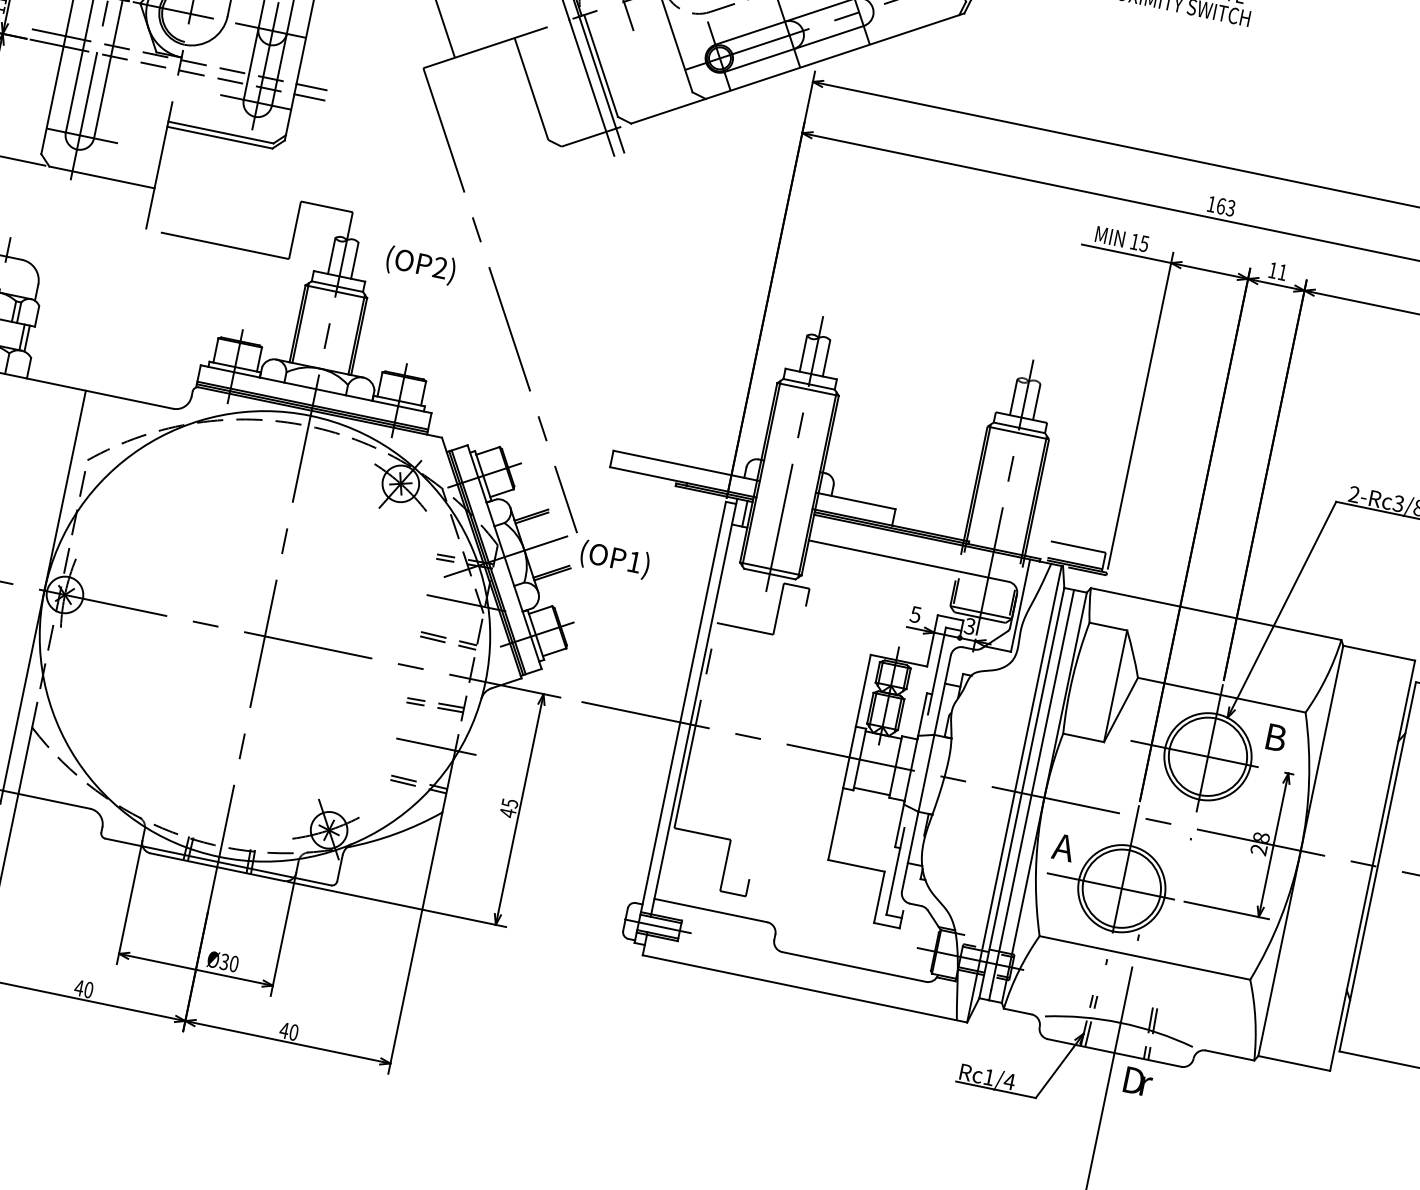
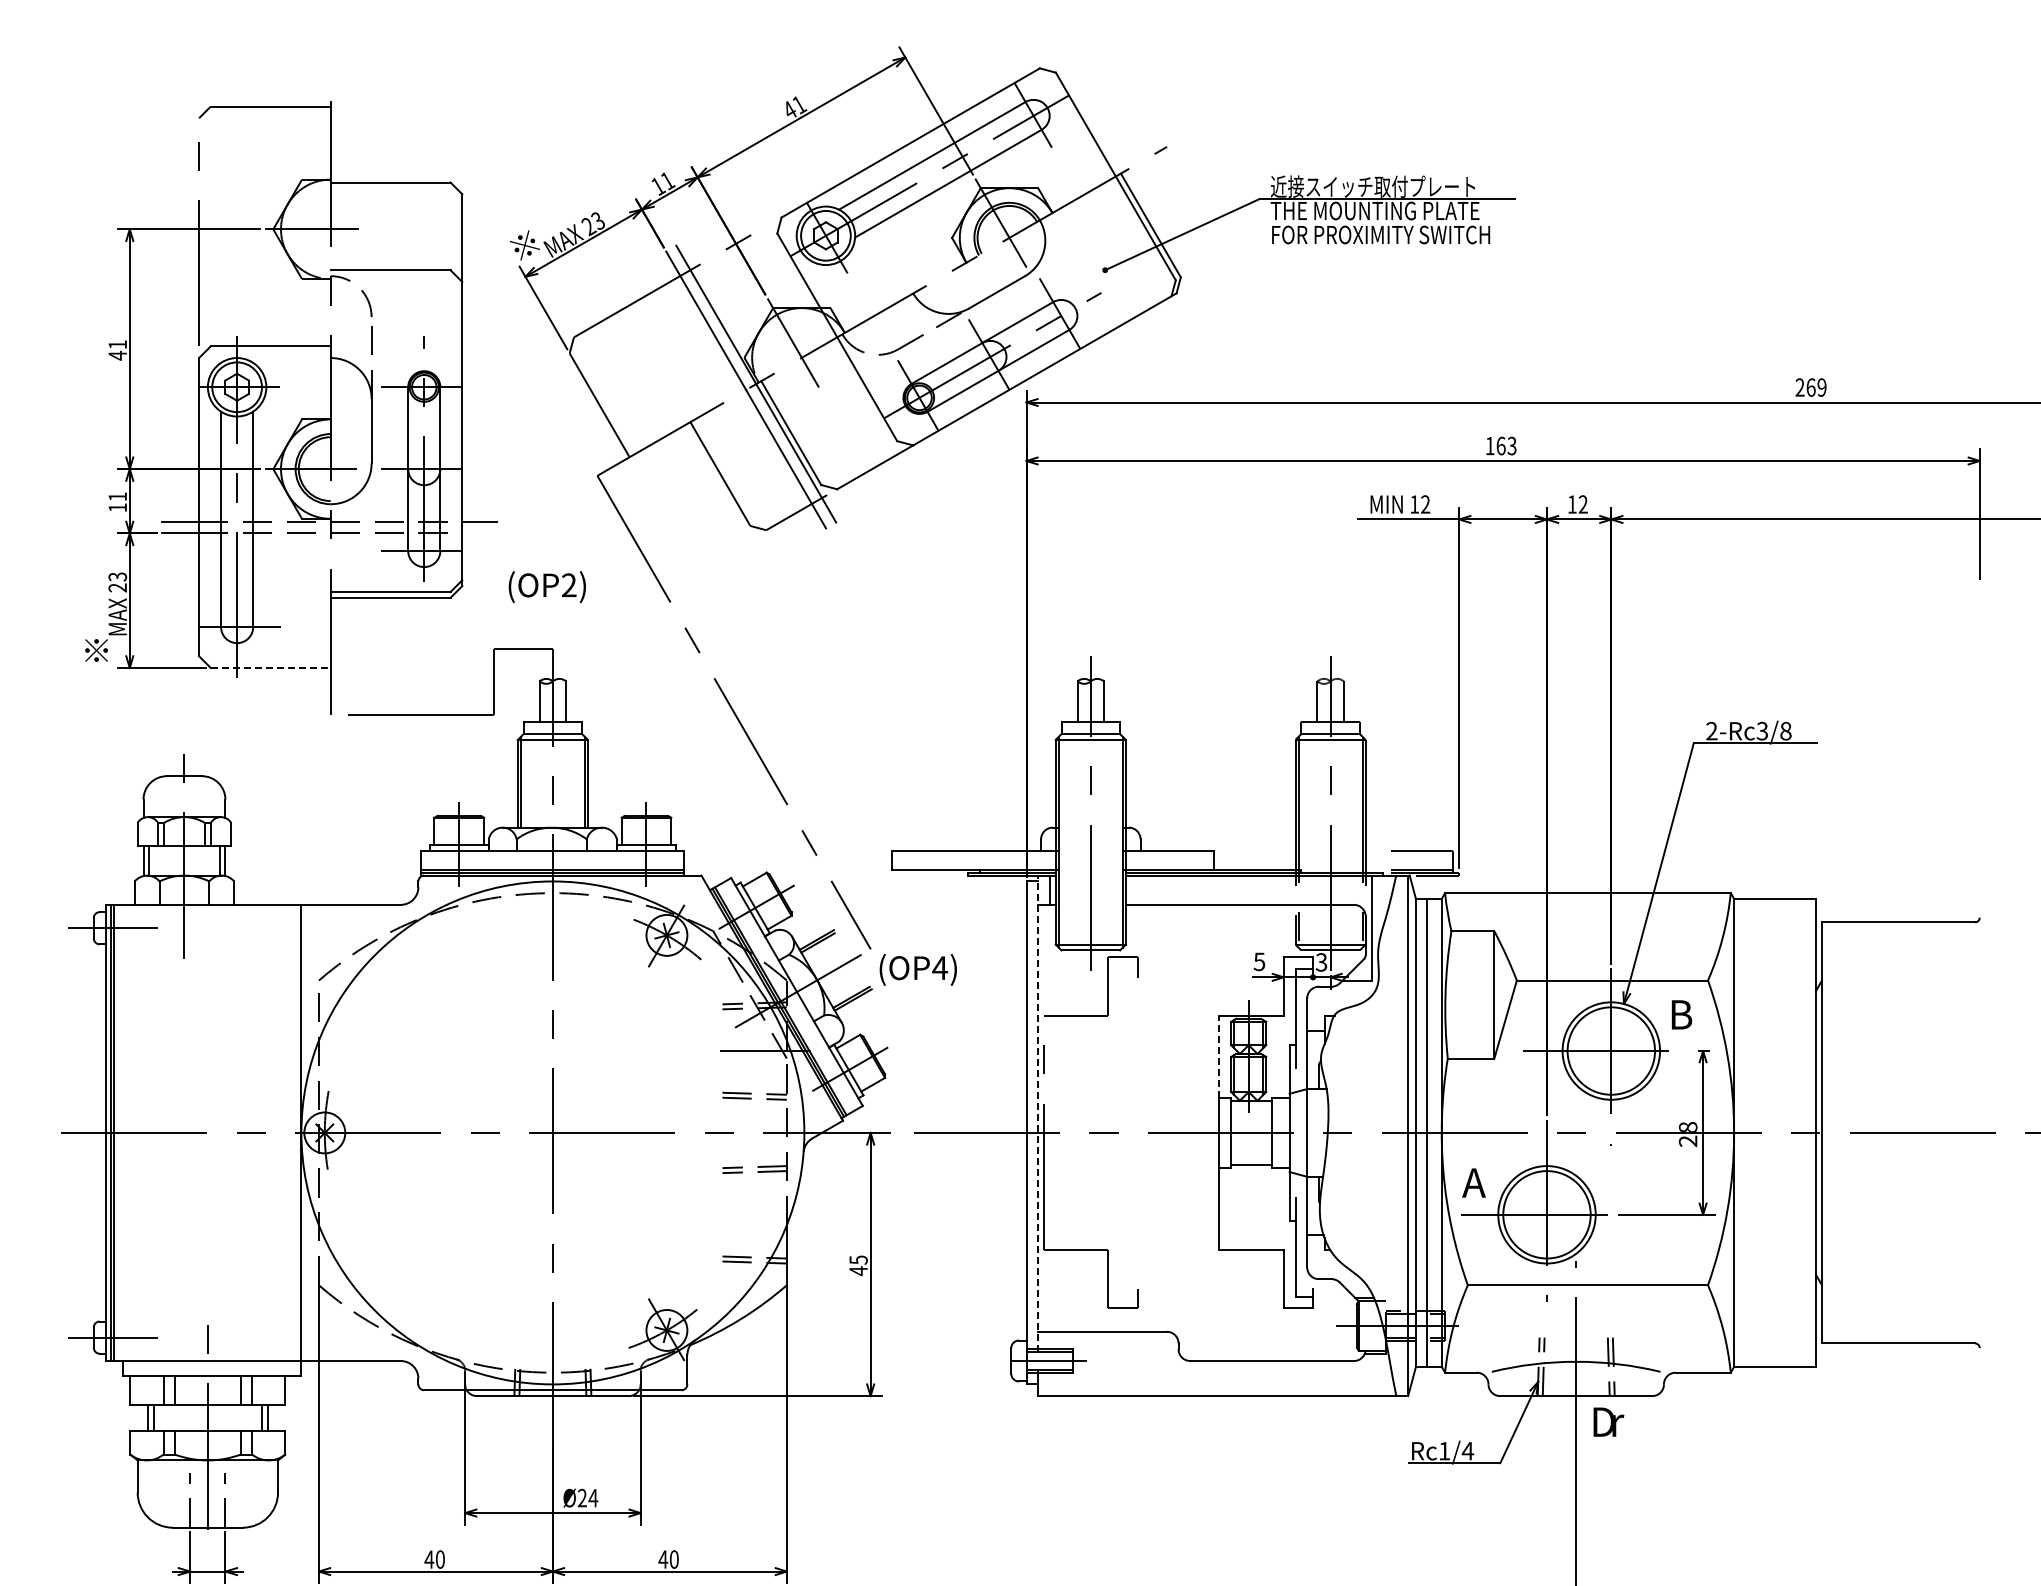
line: (309, 97) -> (479, 533), removed
line: (101, 176) -> (270, 667), solid -> dashed
text: (1144, 243) -> (1425, 504), 15 -> 12
text: (420, 265) -> (546, 587), moved
text: (1281, 272) -> (1582, 504), 11 -> 12
text: (634, 561) -> (940, 967), (OP1) -> (OP4)
line: (863, 690) -> (1219, 1056), solid -> dashed
line: (694, 707) -> (1038, 1113), solid -> dashed
line: (436, 746) -> (765, 1214), removed
text: (229, 962) -> (587, 1497), Ø30 -> Ø24

